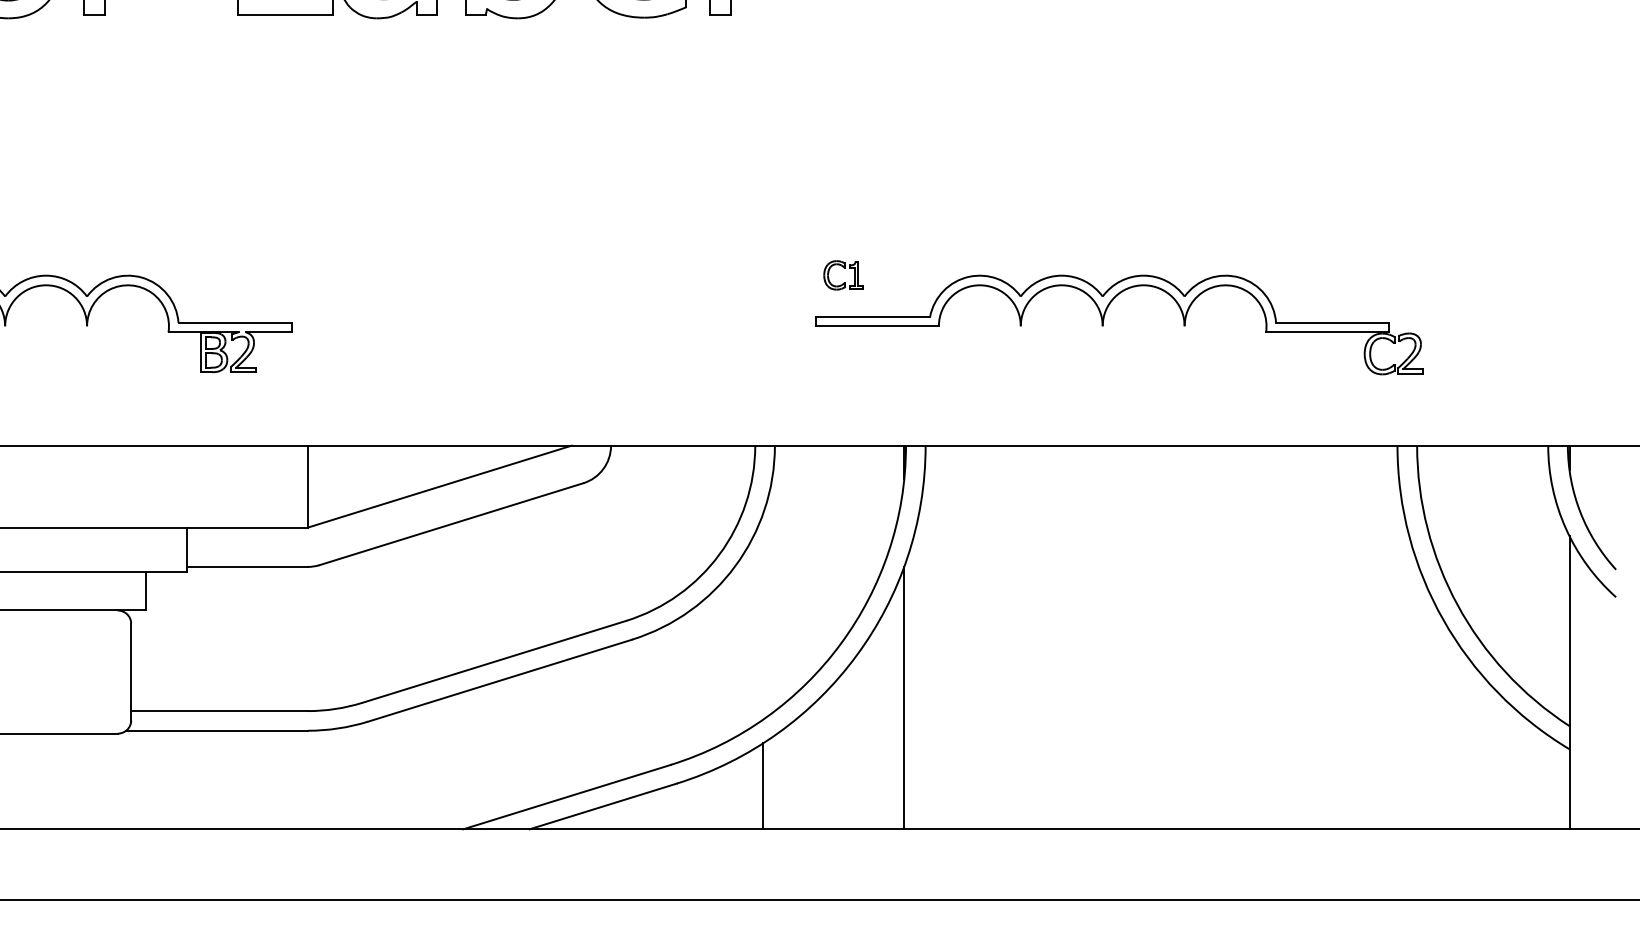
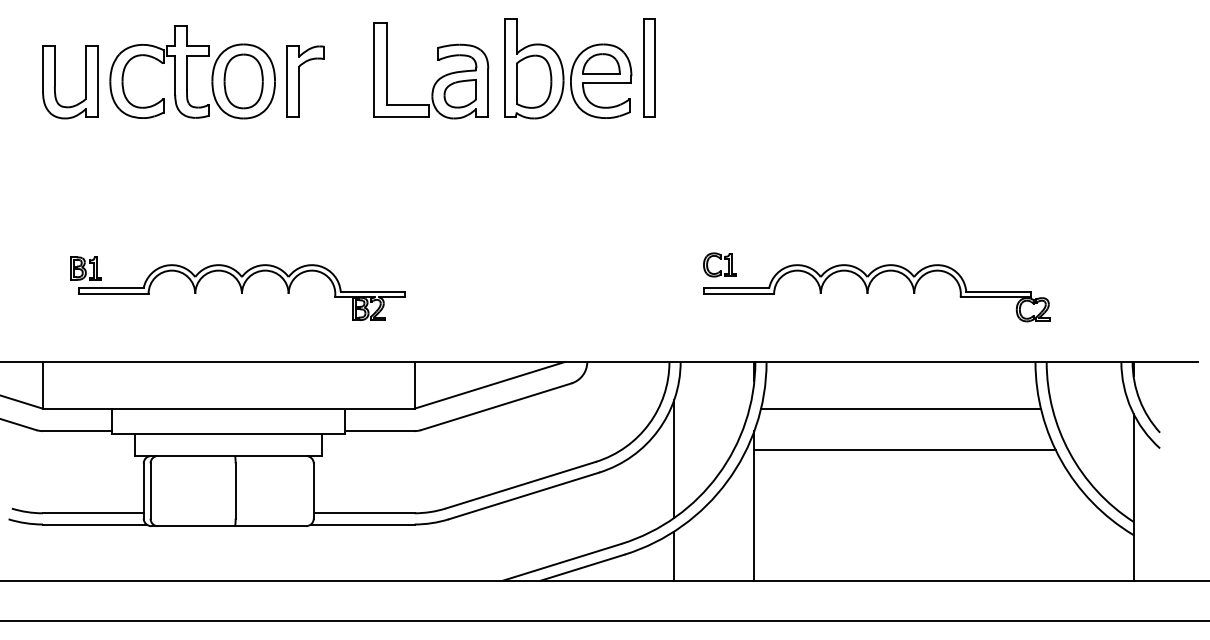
part: (843, 274) -> (719, 264), size x1.43
line: (1160, 527) -> (900, 408), added
line: (1167, 599) -> (904, 449), added
line: (764, 616) -> (674, 459), added

